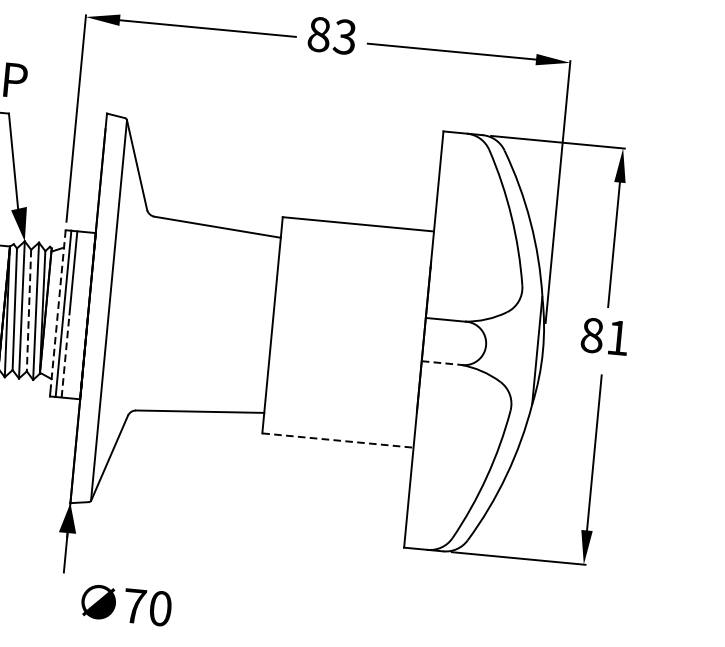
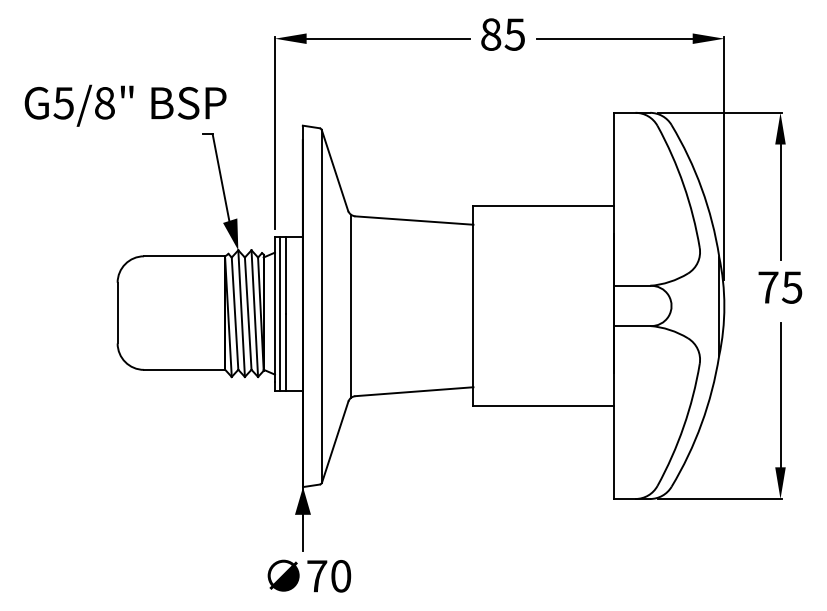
text: (344, 36) -> (514, 34), 83 -> 85
line: (57, 308) -> (274, 309), dashed -> solid
line: (29, 311) -> (248, 314), dashed -> solid
line: (141, 312) -> (351, 305), added
text: (605, 336) -> (780, 287), 81 -> 75
line: (65, 356) -> (285, 352), dashed -> solid
line: (441, 363) -> (632, 326), dashed -> solid
line: (338, 440) -> (544, 406), dashed -> solid
text: (126, 604) -> (309, 575), moved

